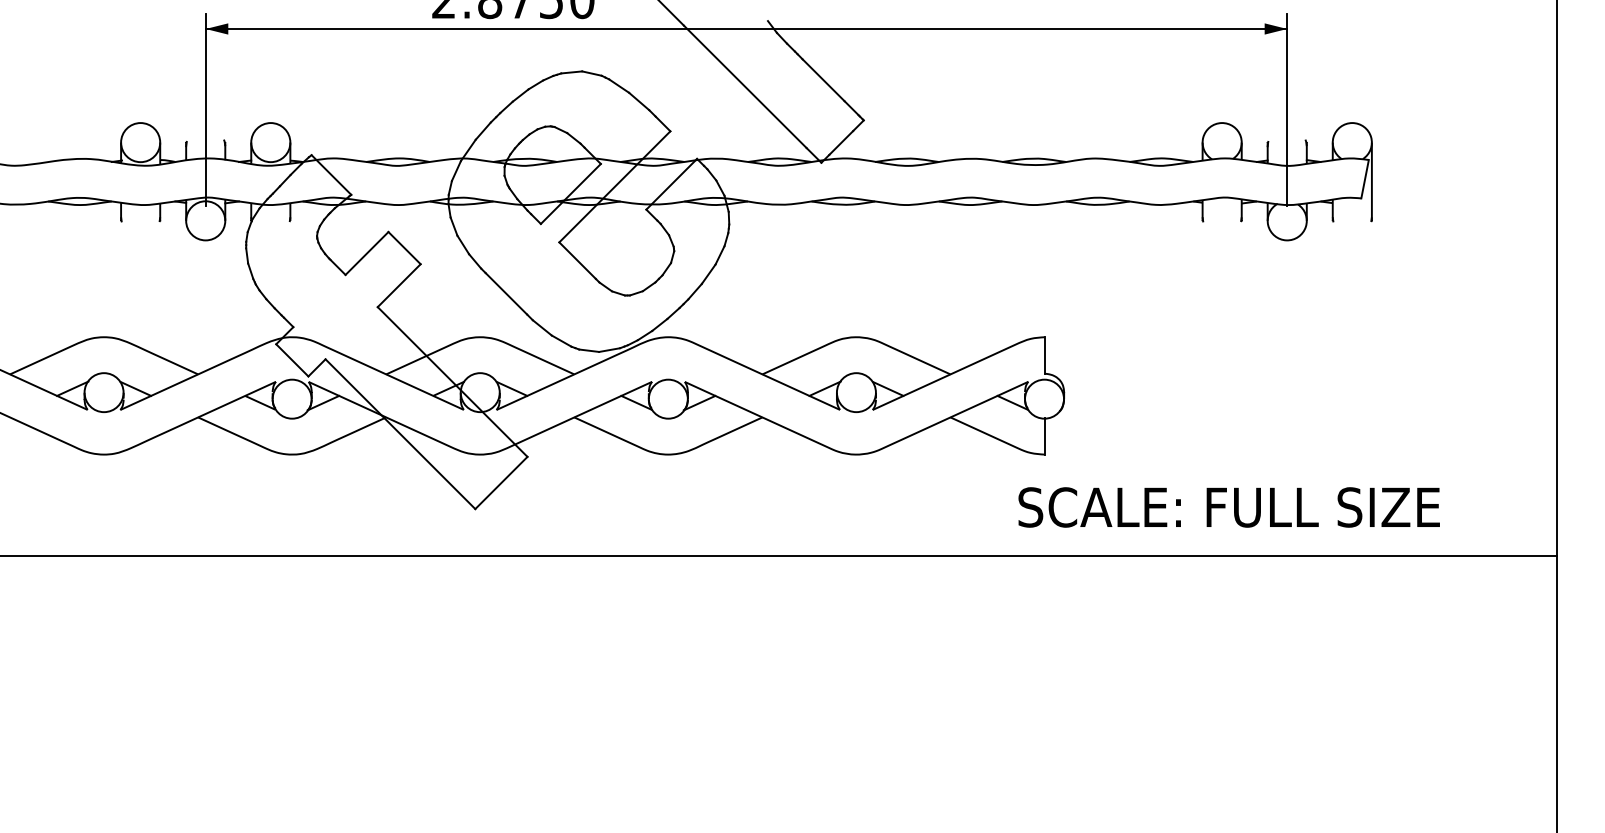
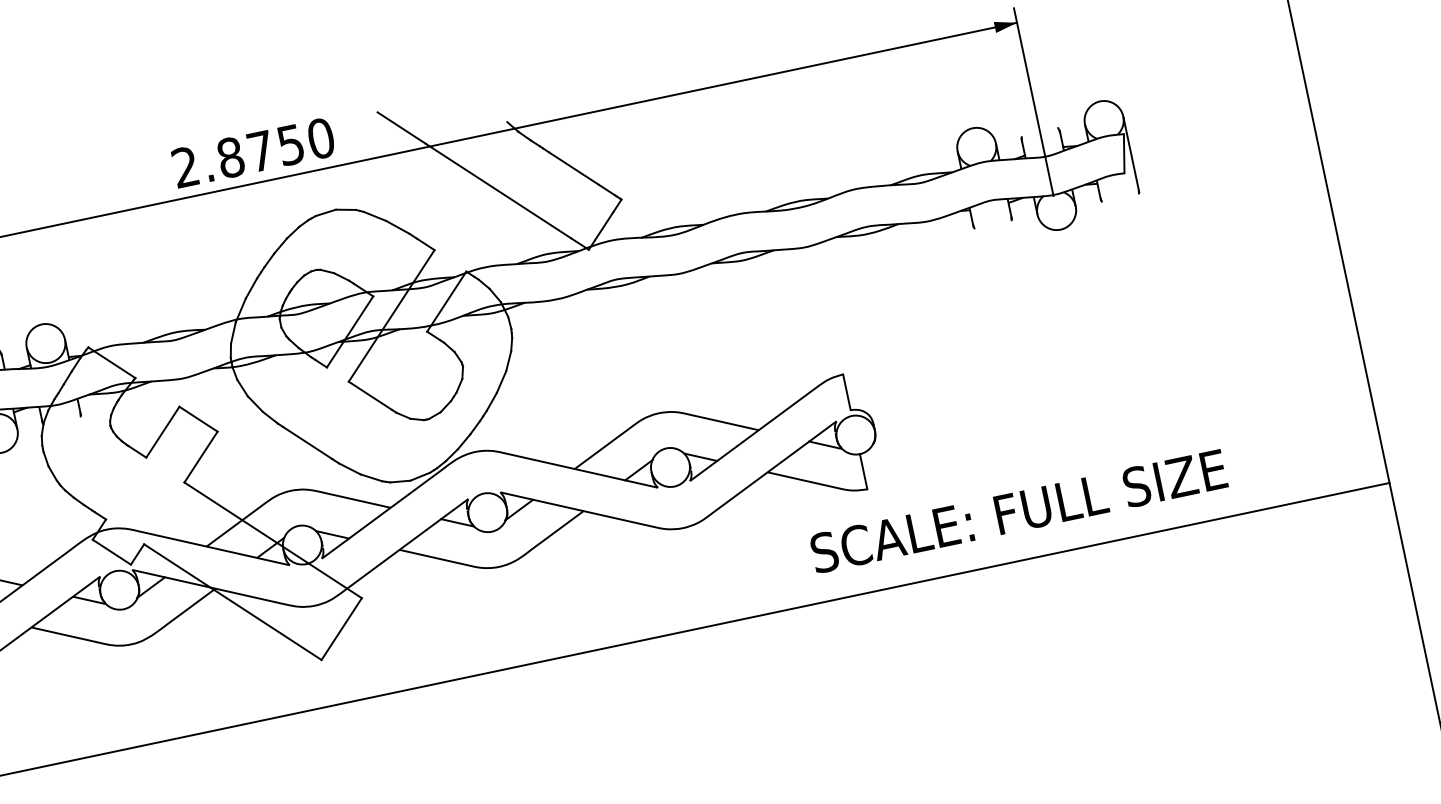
text: (1228, 507) -> (1018, 511), moved

